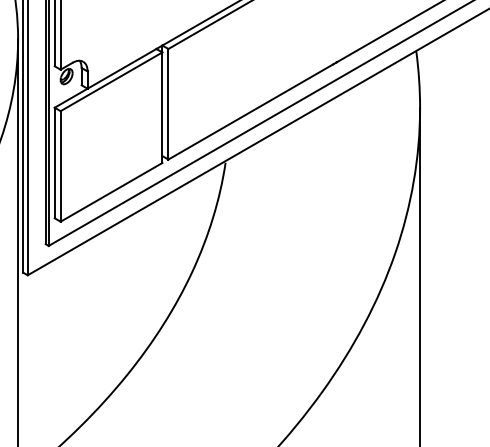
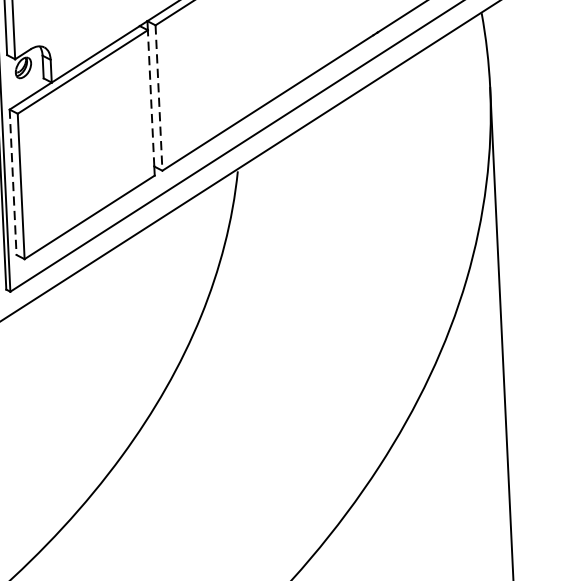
line: (162, 104) -> (151, 98), solid -> dashed
line: (168, 104) -> (159, 98), solid -> dashed
line: (54, 163) -> (12, 182), solid -> dashed

